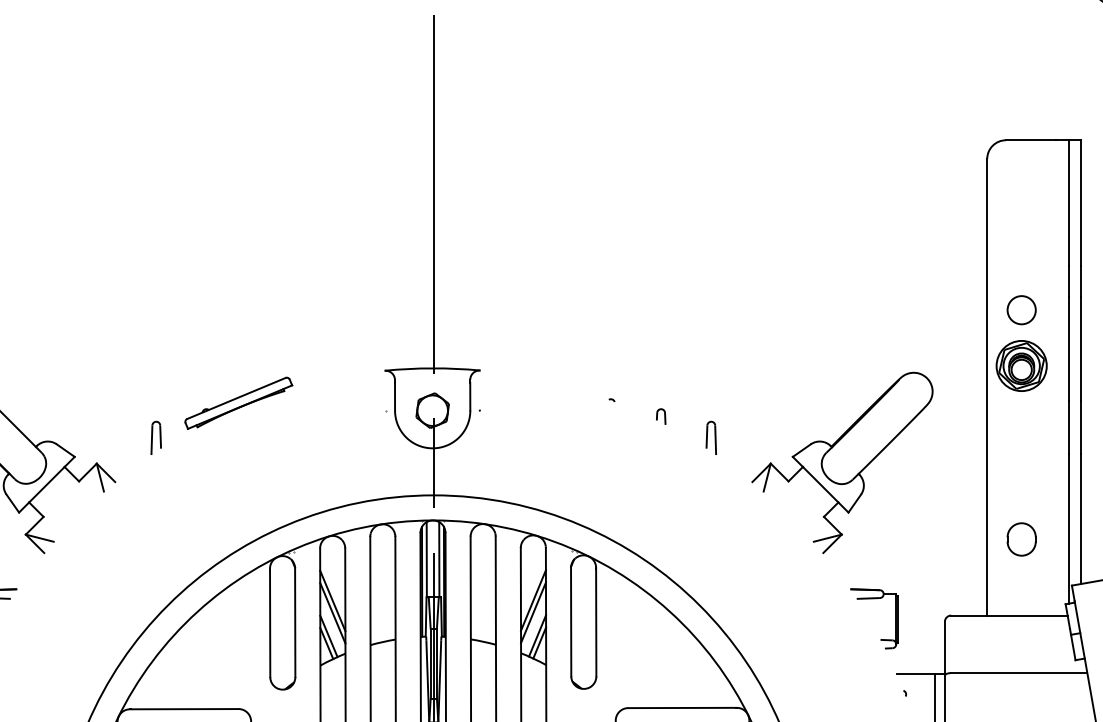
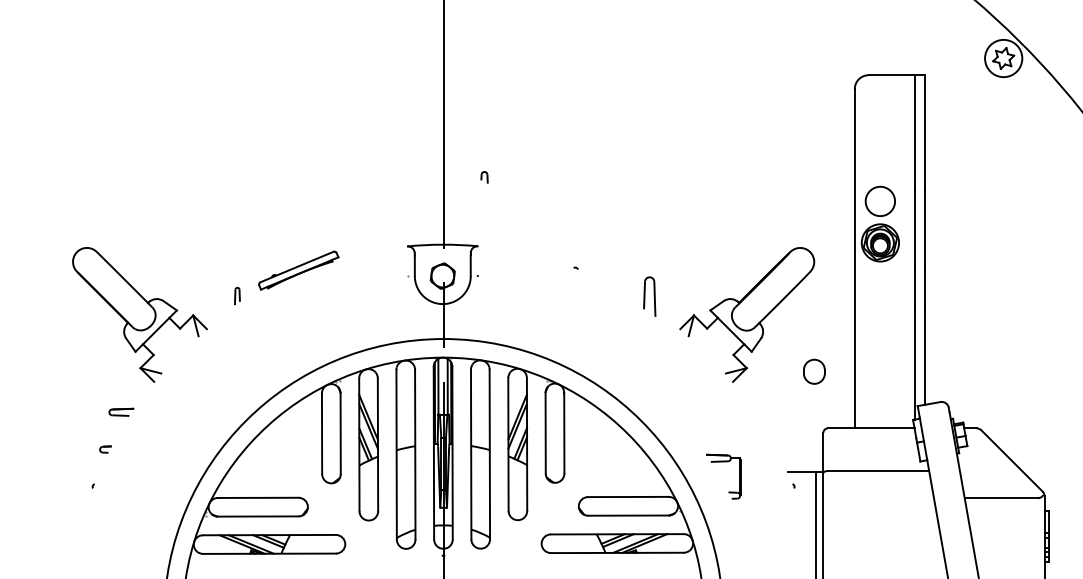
circle: (1021, 310) -> (880, 201), size x1.4
part: (661, 416) -> (484, 177), moved
part: (156, 436) -> (237, 295), size x0.7
part: (710, 436) -> (649, 295), size x1.6
part: (1021, 539) -> (814, 371), moved
part: (873, 599) -> (723, 462), moved

